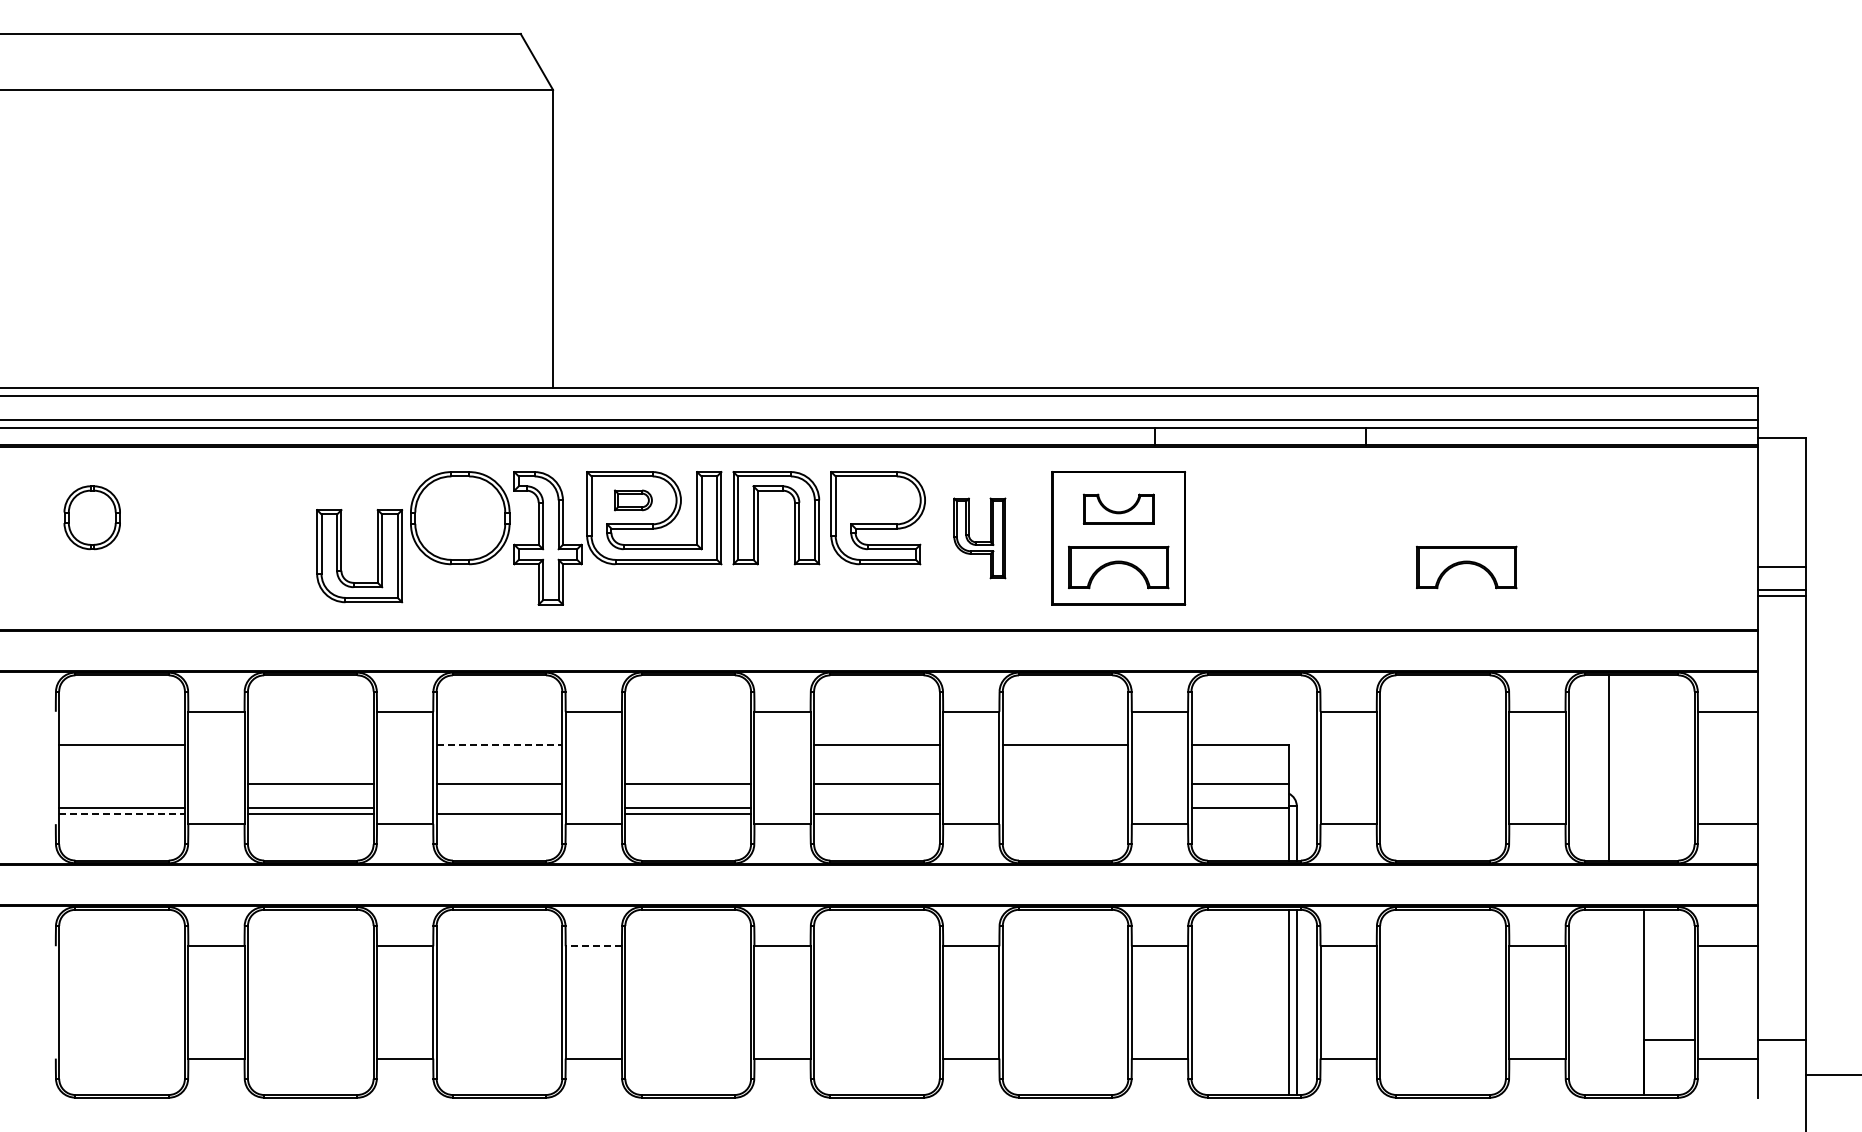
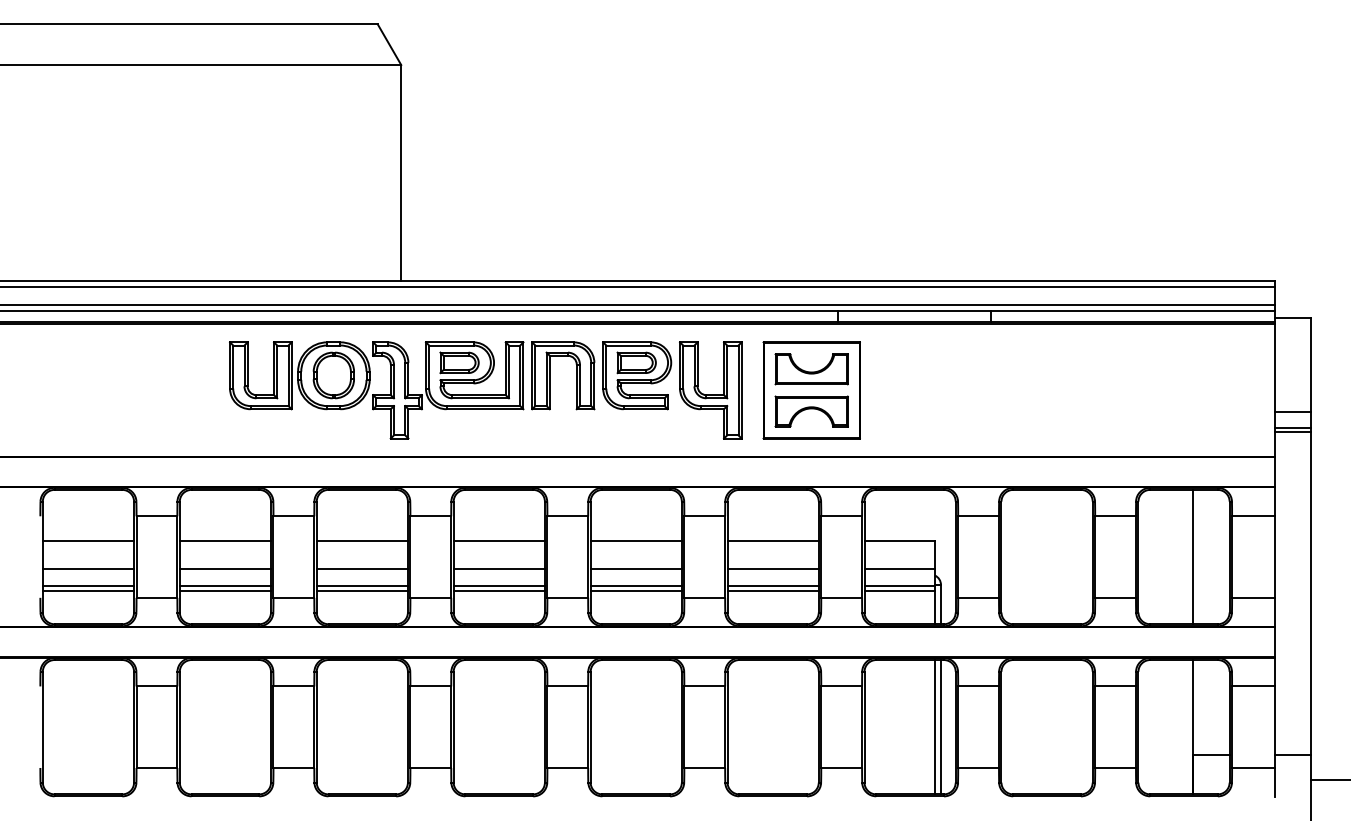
part: (633, 500) -> (459, 362), size x1.43
part: (877, 500) -> (636, 362), added
part: (1118, 508) -> (811, 368), size x1.43
part: (91, 517) -> (333, 375), moved
part: (979, 538) -> (710, 390), size x1.67
part: (341, 556) -> (247, 376), moved
part: (1466, 567) -> (1064, 411), removed
line: (310, 745) -> (225, 540), added
line: (499, 745) -> (362, 540), dashed -> solid
line: (688, 745) -> (499, 540), added
line: (1609, 767) -> (1193, 556), moved
line: (121, 784) -> (88, 569), added
line: (1065, 784) -> (773, 569), added
line: (499, 808) -> (362, 586), added
line: (876, 808) -> (635, 586), added
line: (1065, 808) -> (773, 586), added
line: (122, 814) -> (88, 590), dashed -> solid
line: (1065, 814) -> (773, 590), added
line: (1239, 814) -> (899, 590), added
line: (593, 946) -> (430, 686), dashed -> solid

